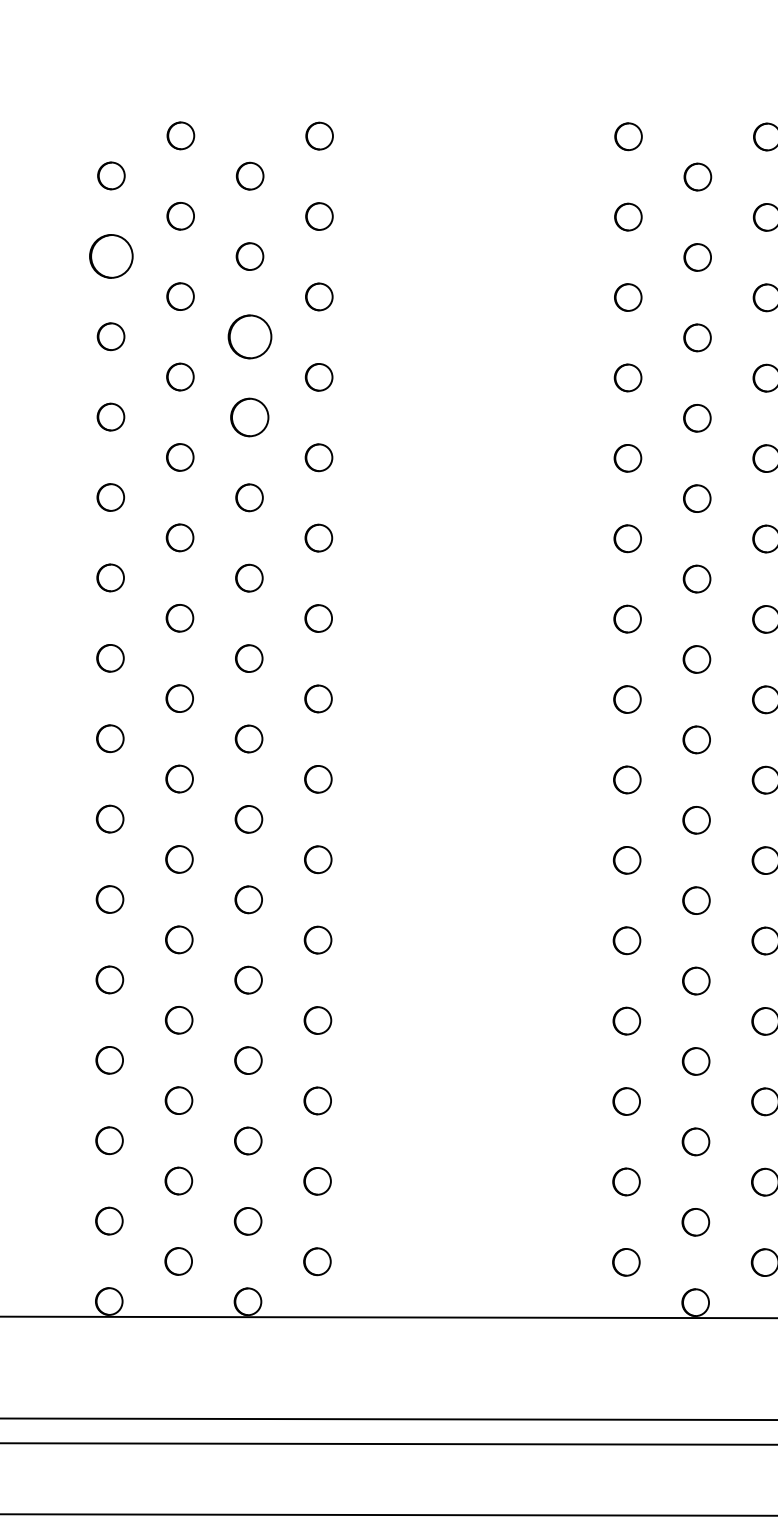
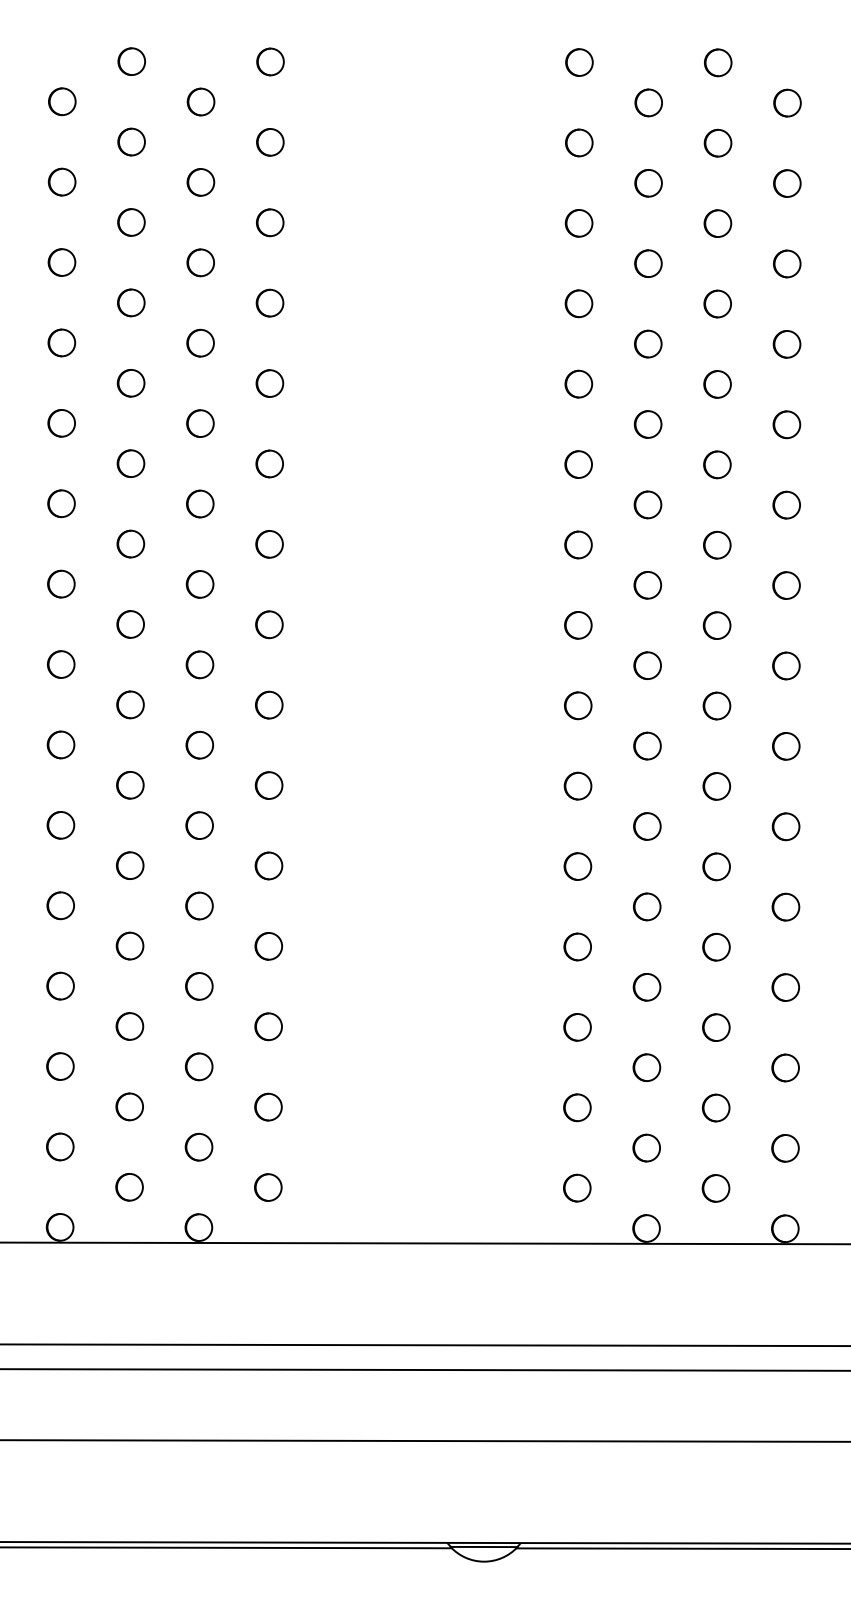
part: (110, 255) -> (61, 181), size x0.62
part: (249, 336) -> (200, 262), size x0.62
part: (249, 416) -> (200, 342), size x0.71

